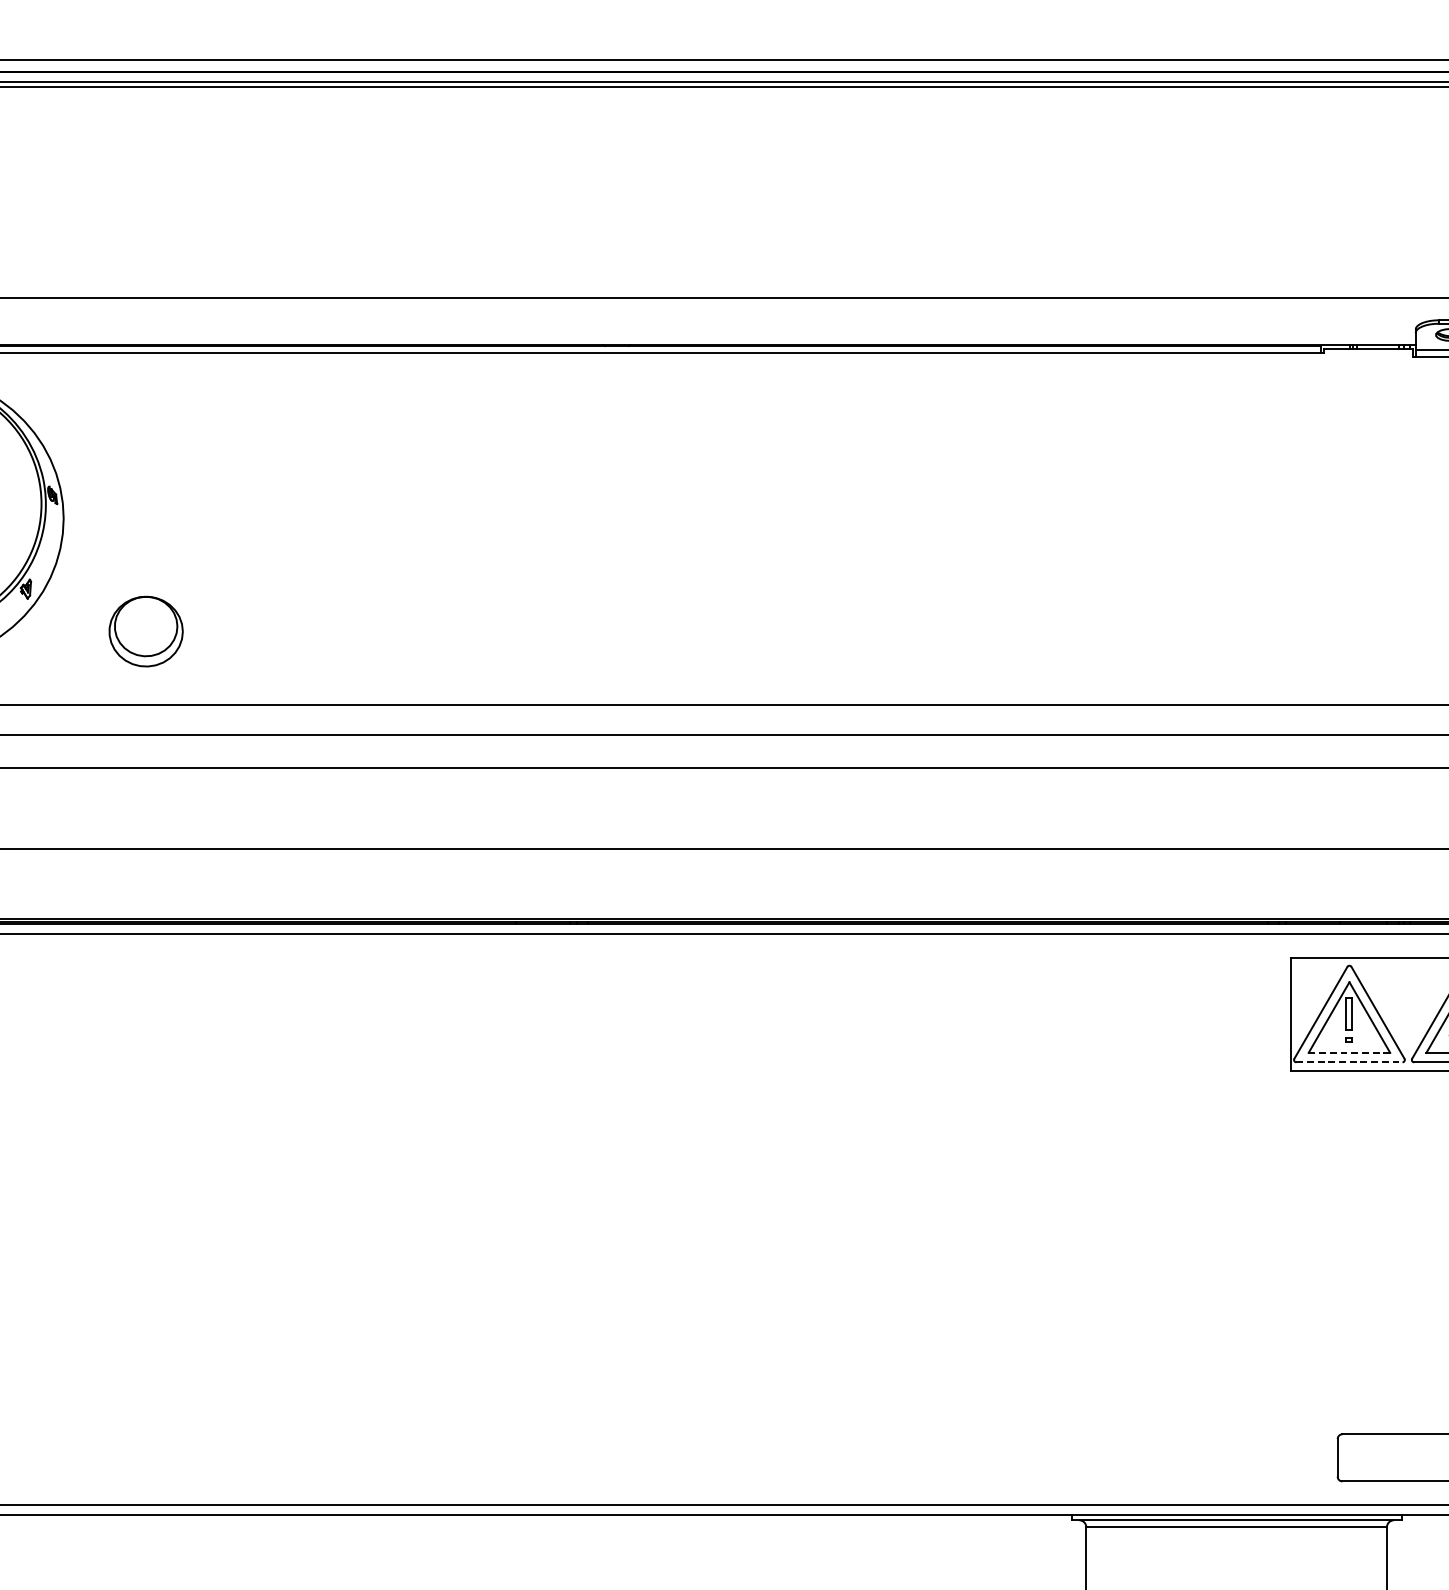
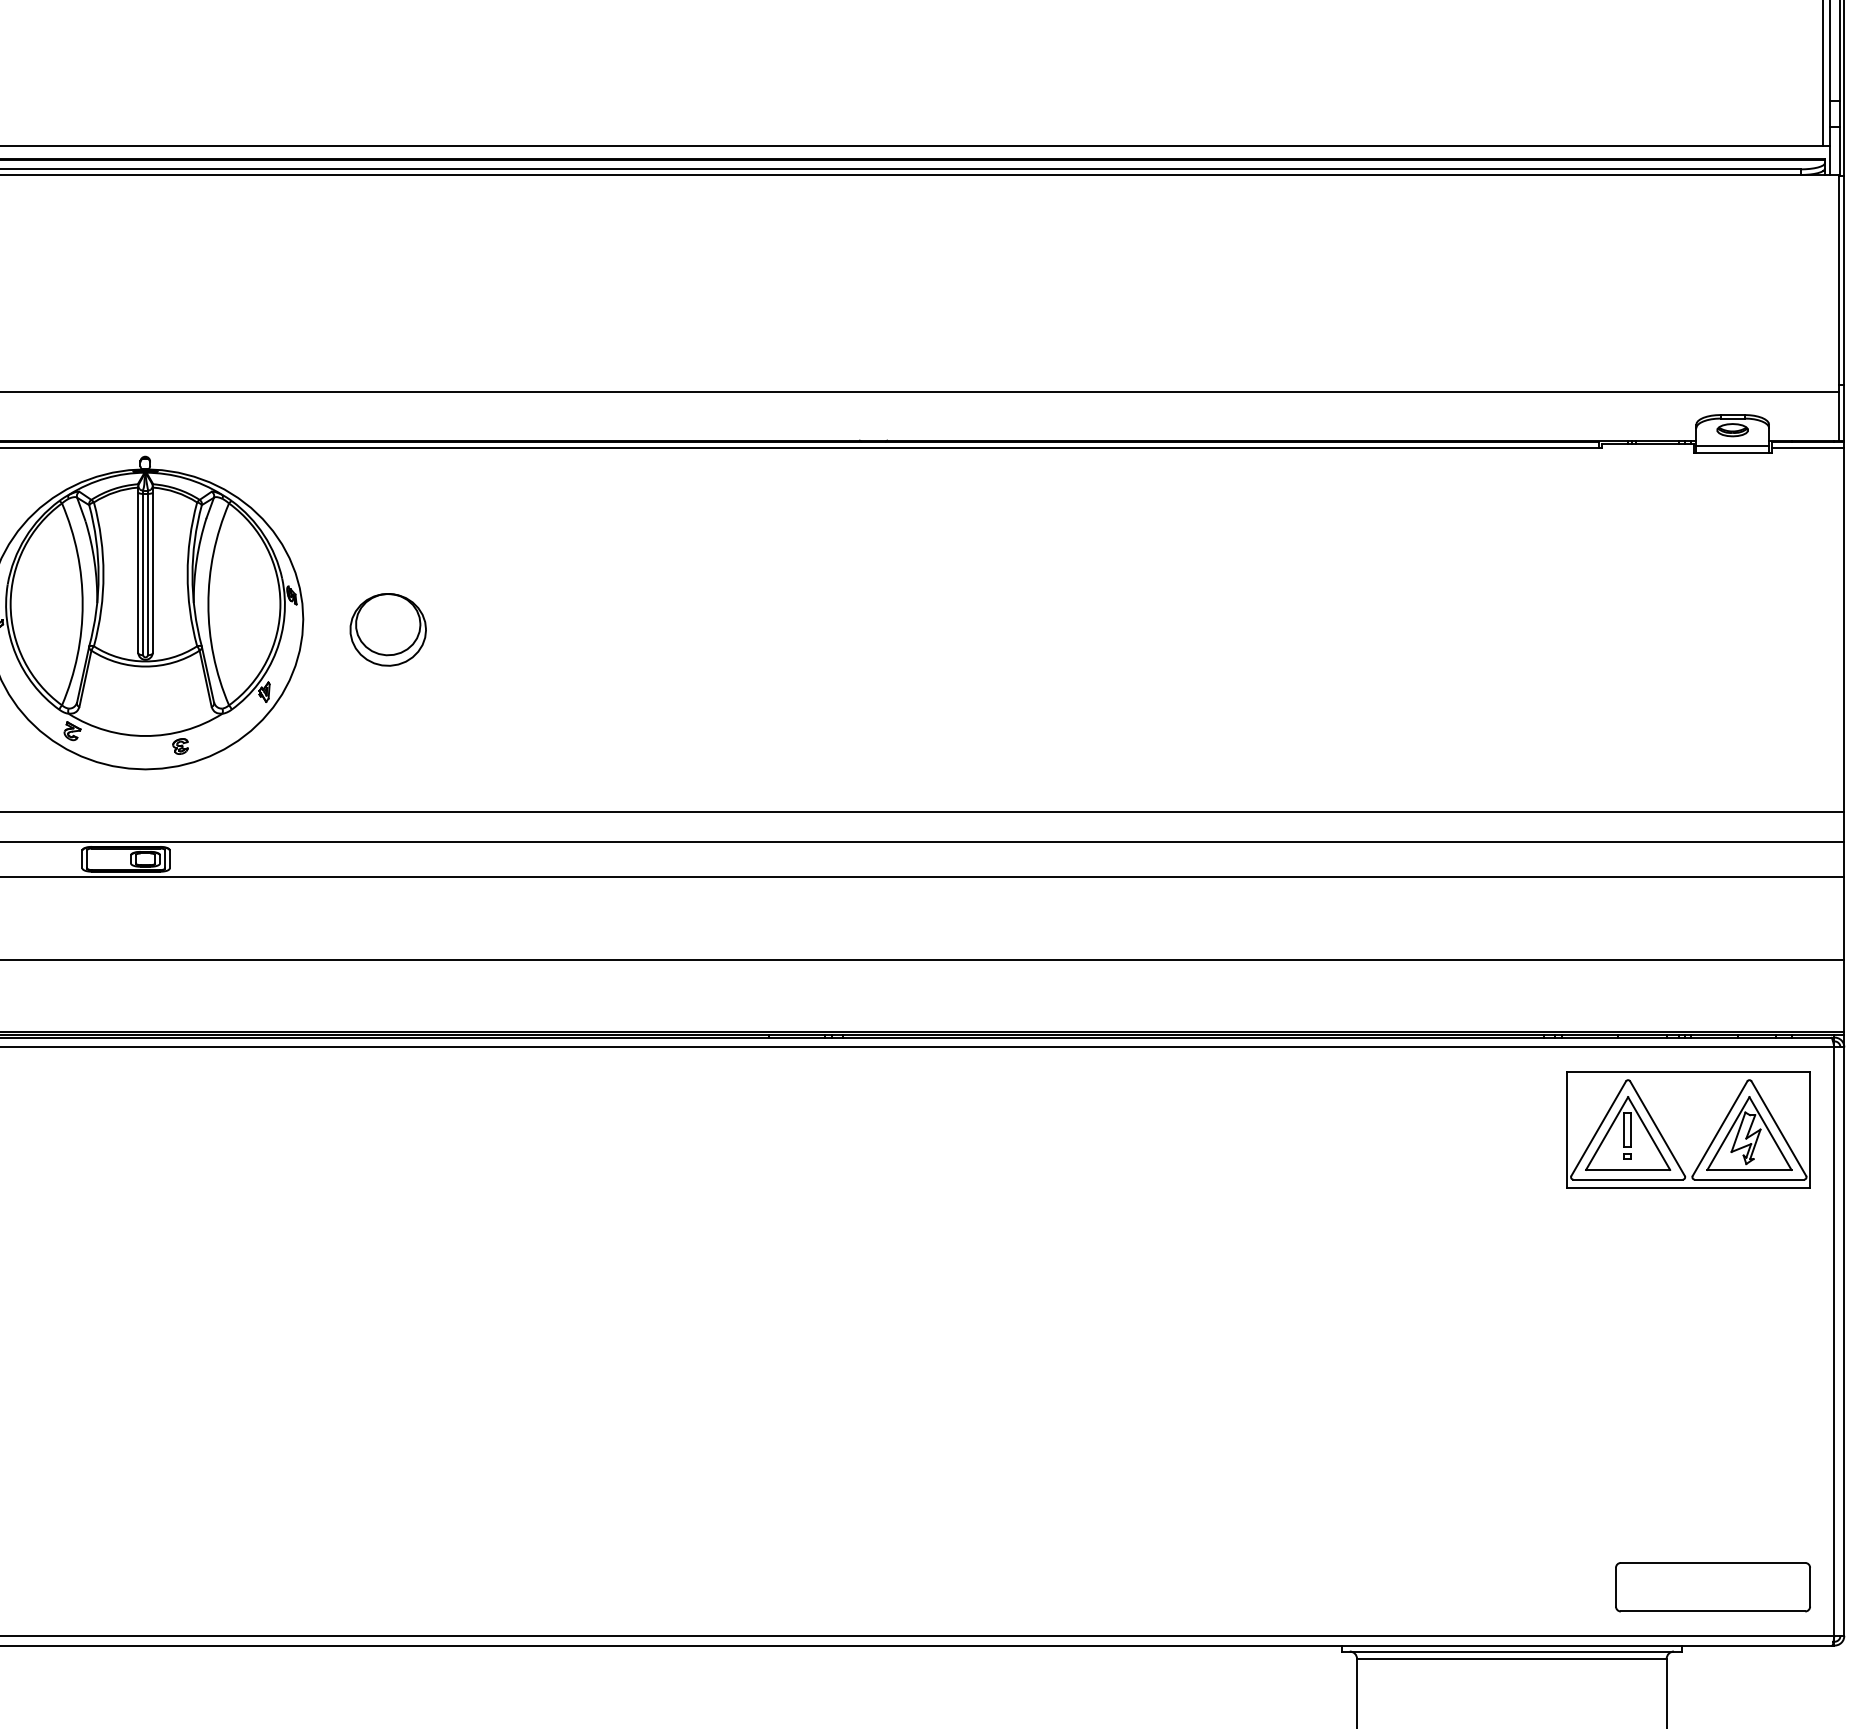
part: (145, 631) -> (387, 629), moved
line: (1349, 1052) -> (1628, 1169), dashed -> solid
line: (1349, 1062) -> (1628, 1179), dashed -> solid

